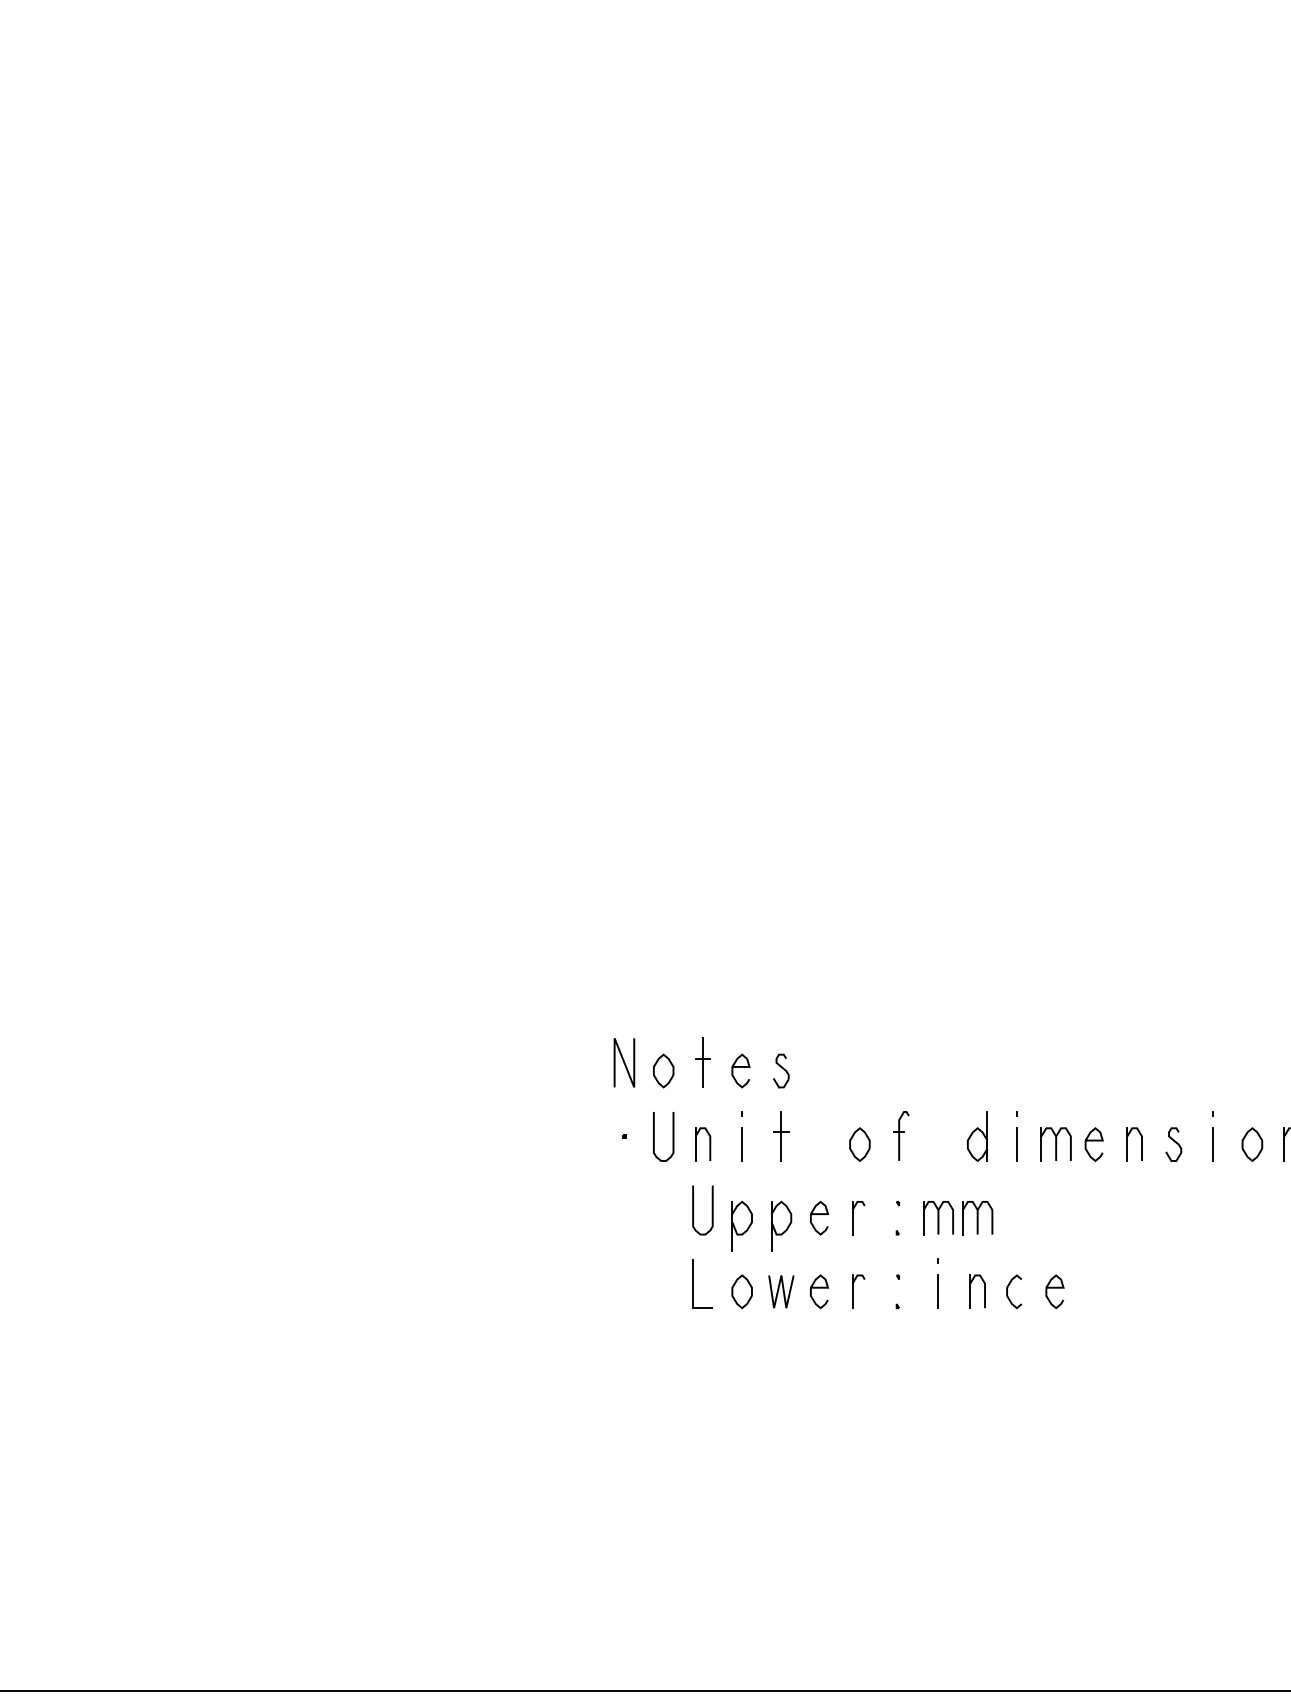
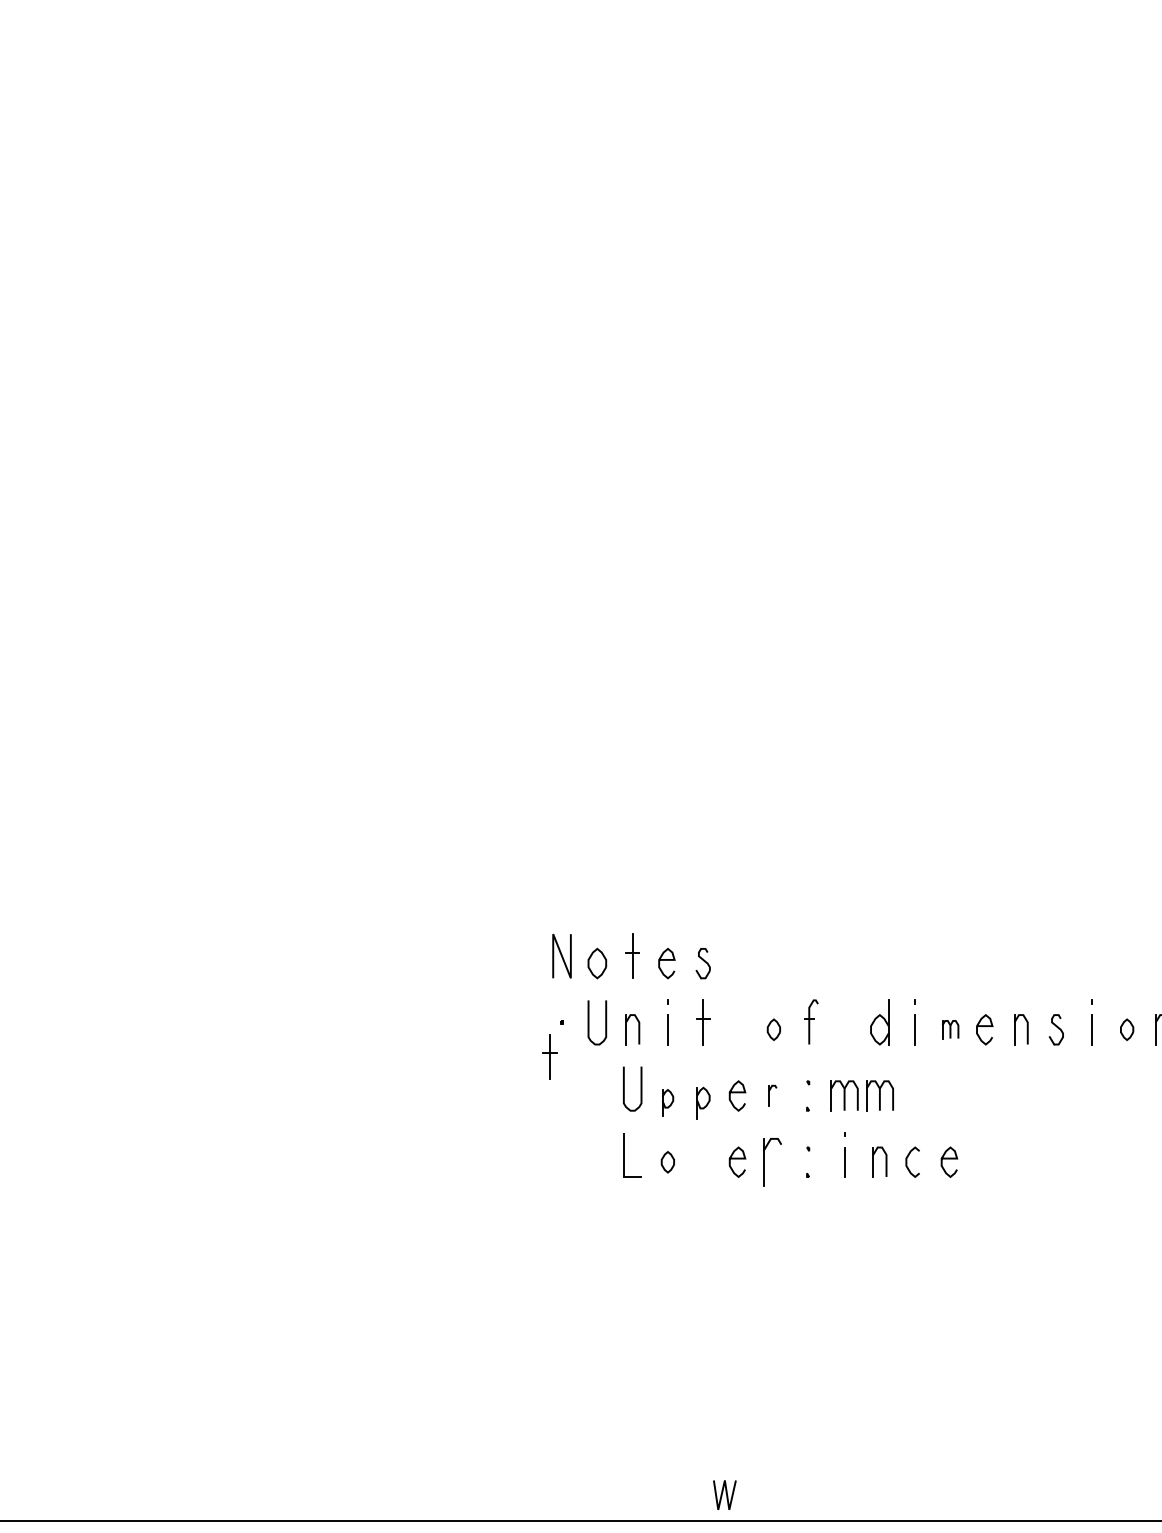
part: (859, 1144) -> (773, 1029), size x0.7
part: (1055, 1144) -> (949, 1029), size x0.6
part: (1252, 1144) -> (1127, 1029), size x0.7
part: (610, 1174) -> (549, 1056), added
part: (858, 1218) -> (772, 1096), size x0.7
part: (741, 1225) -> (667, 1102), size x0.6
part: (781, 1225) -> (703, 1102), size x0.7
part: (741, 1291) -> (667, 1161), size x0.7
line: (782, 1291) -> (725, 1494), moved
part: (858, 1291) -> (772, 1161), size x1.6

